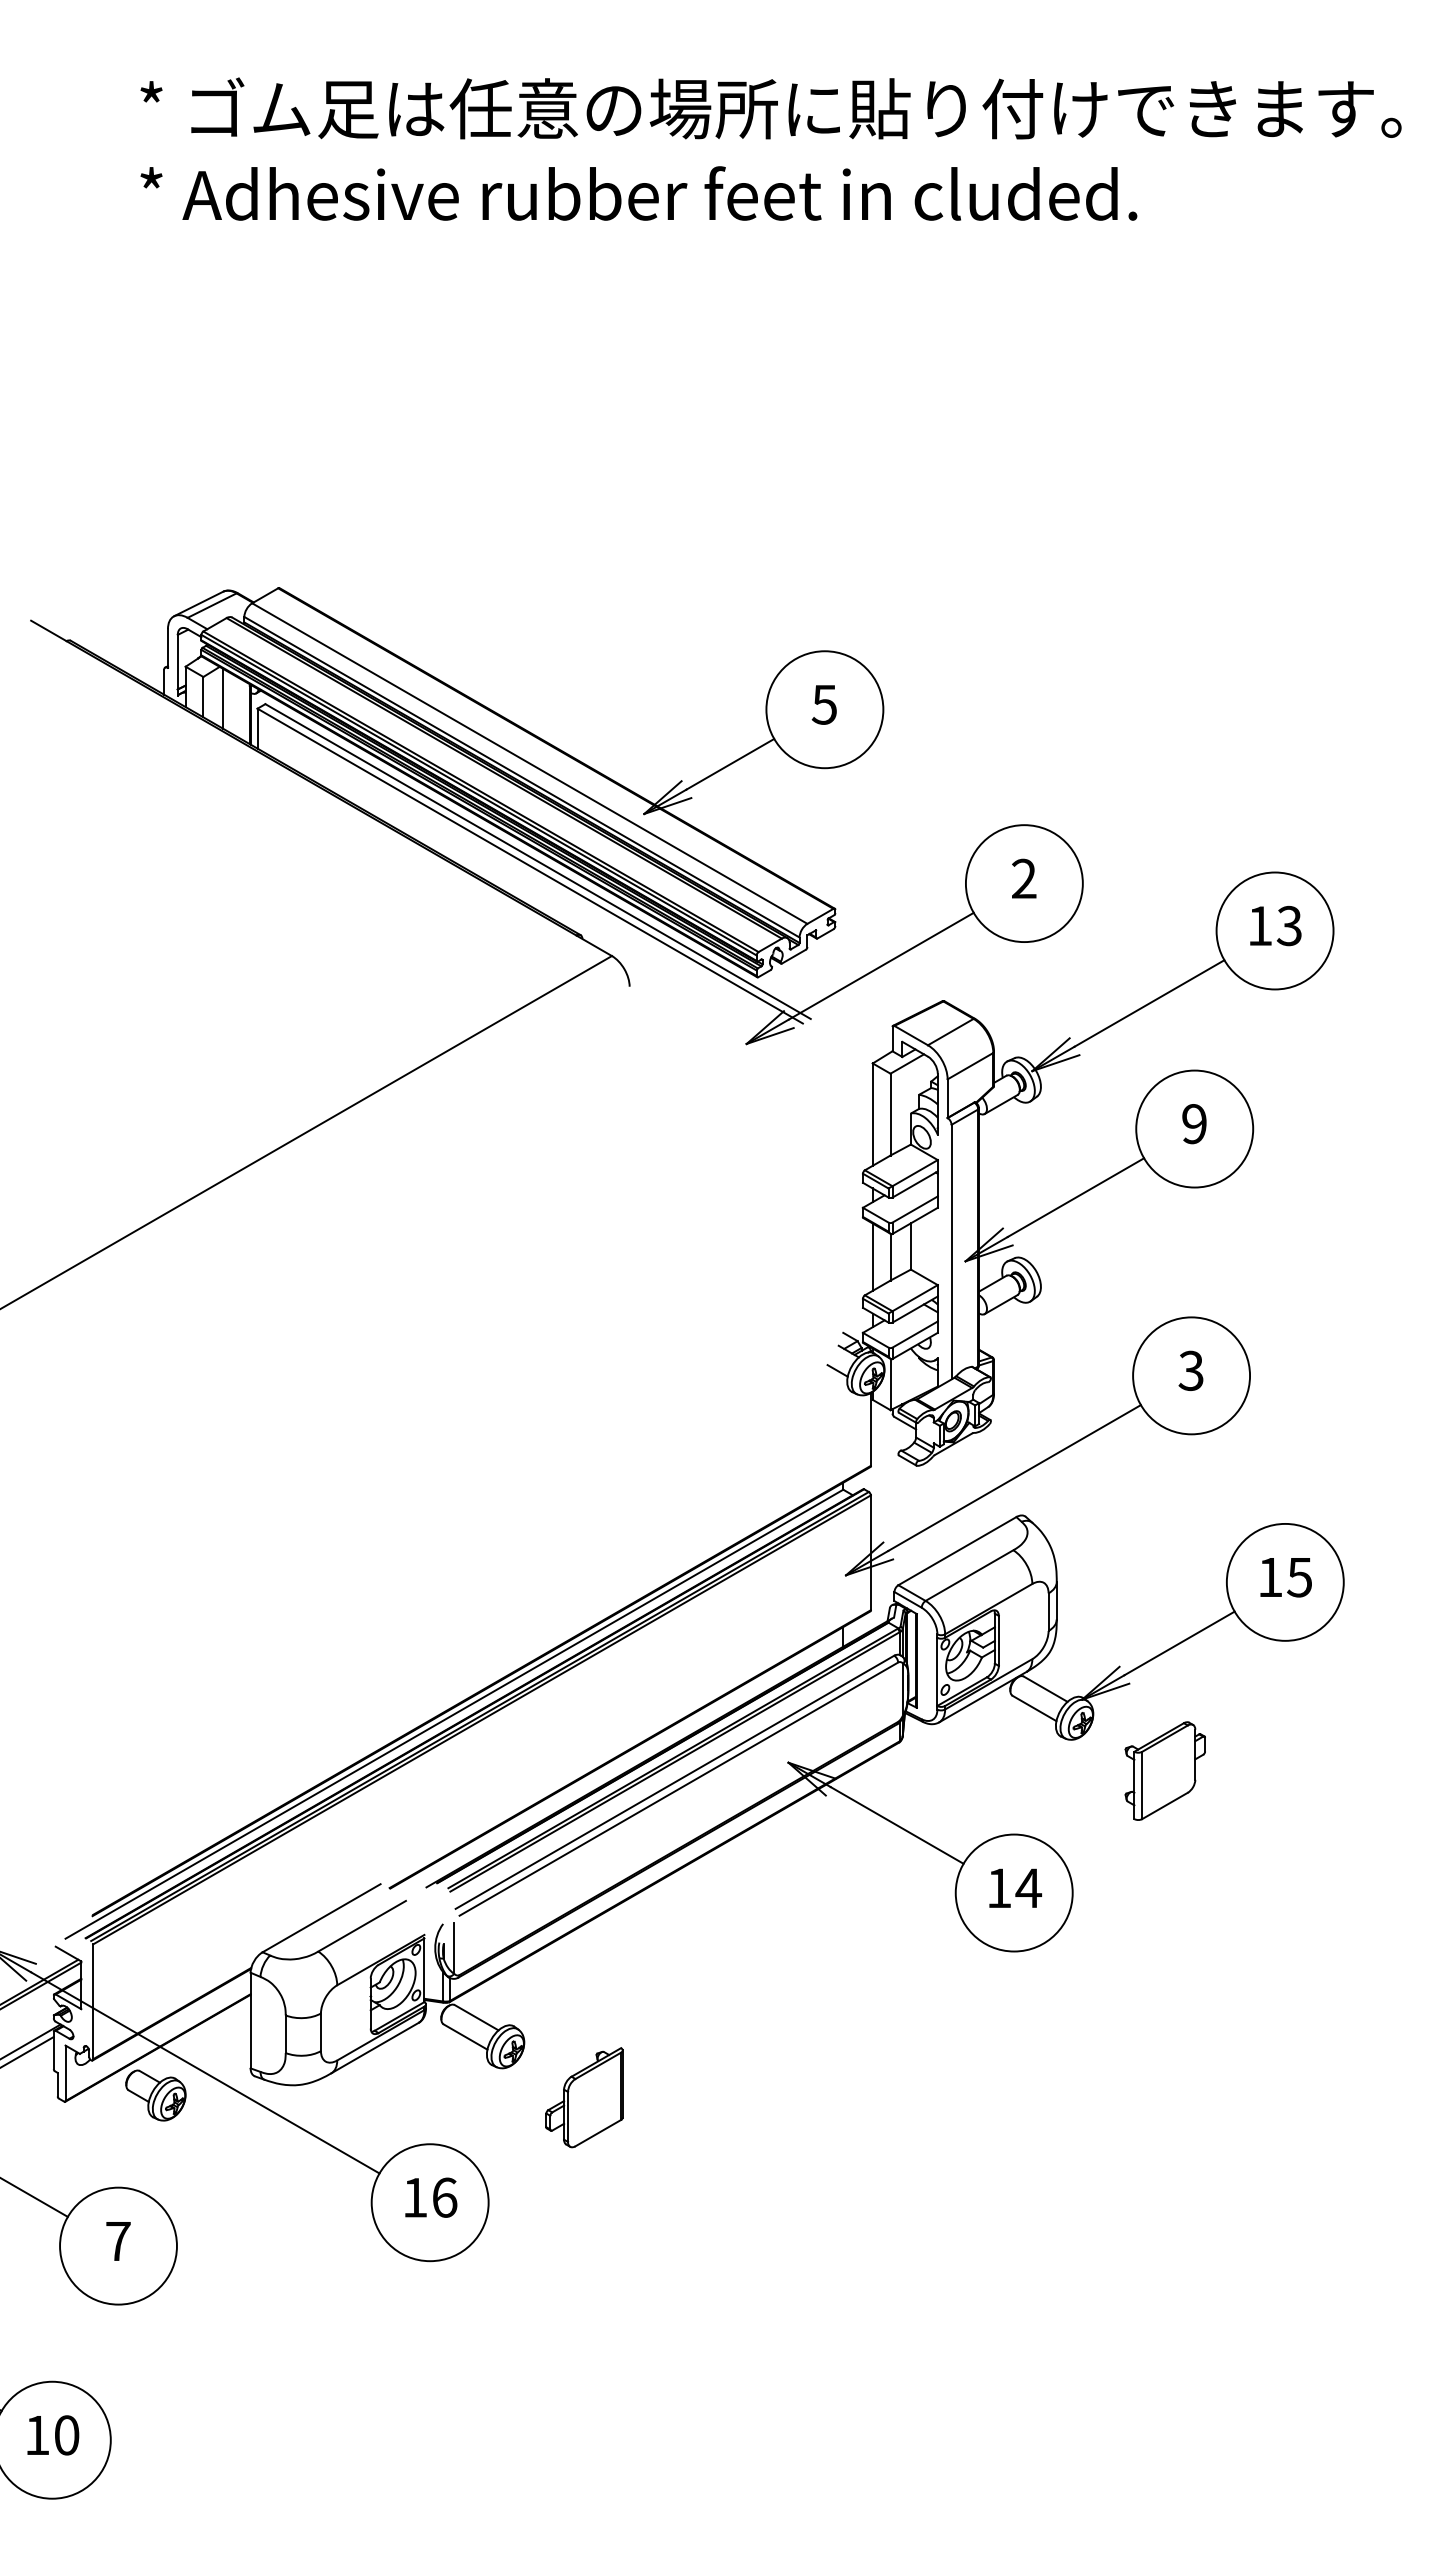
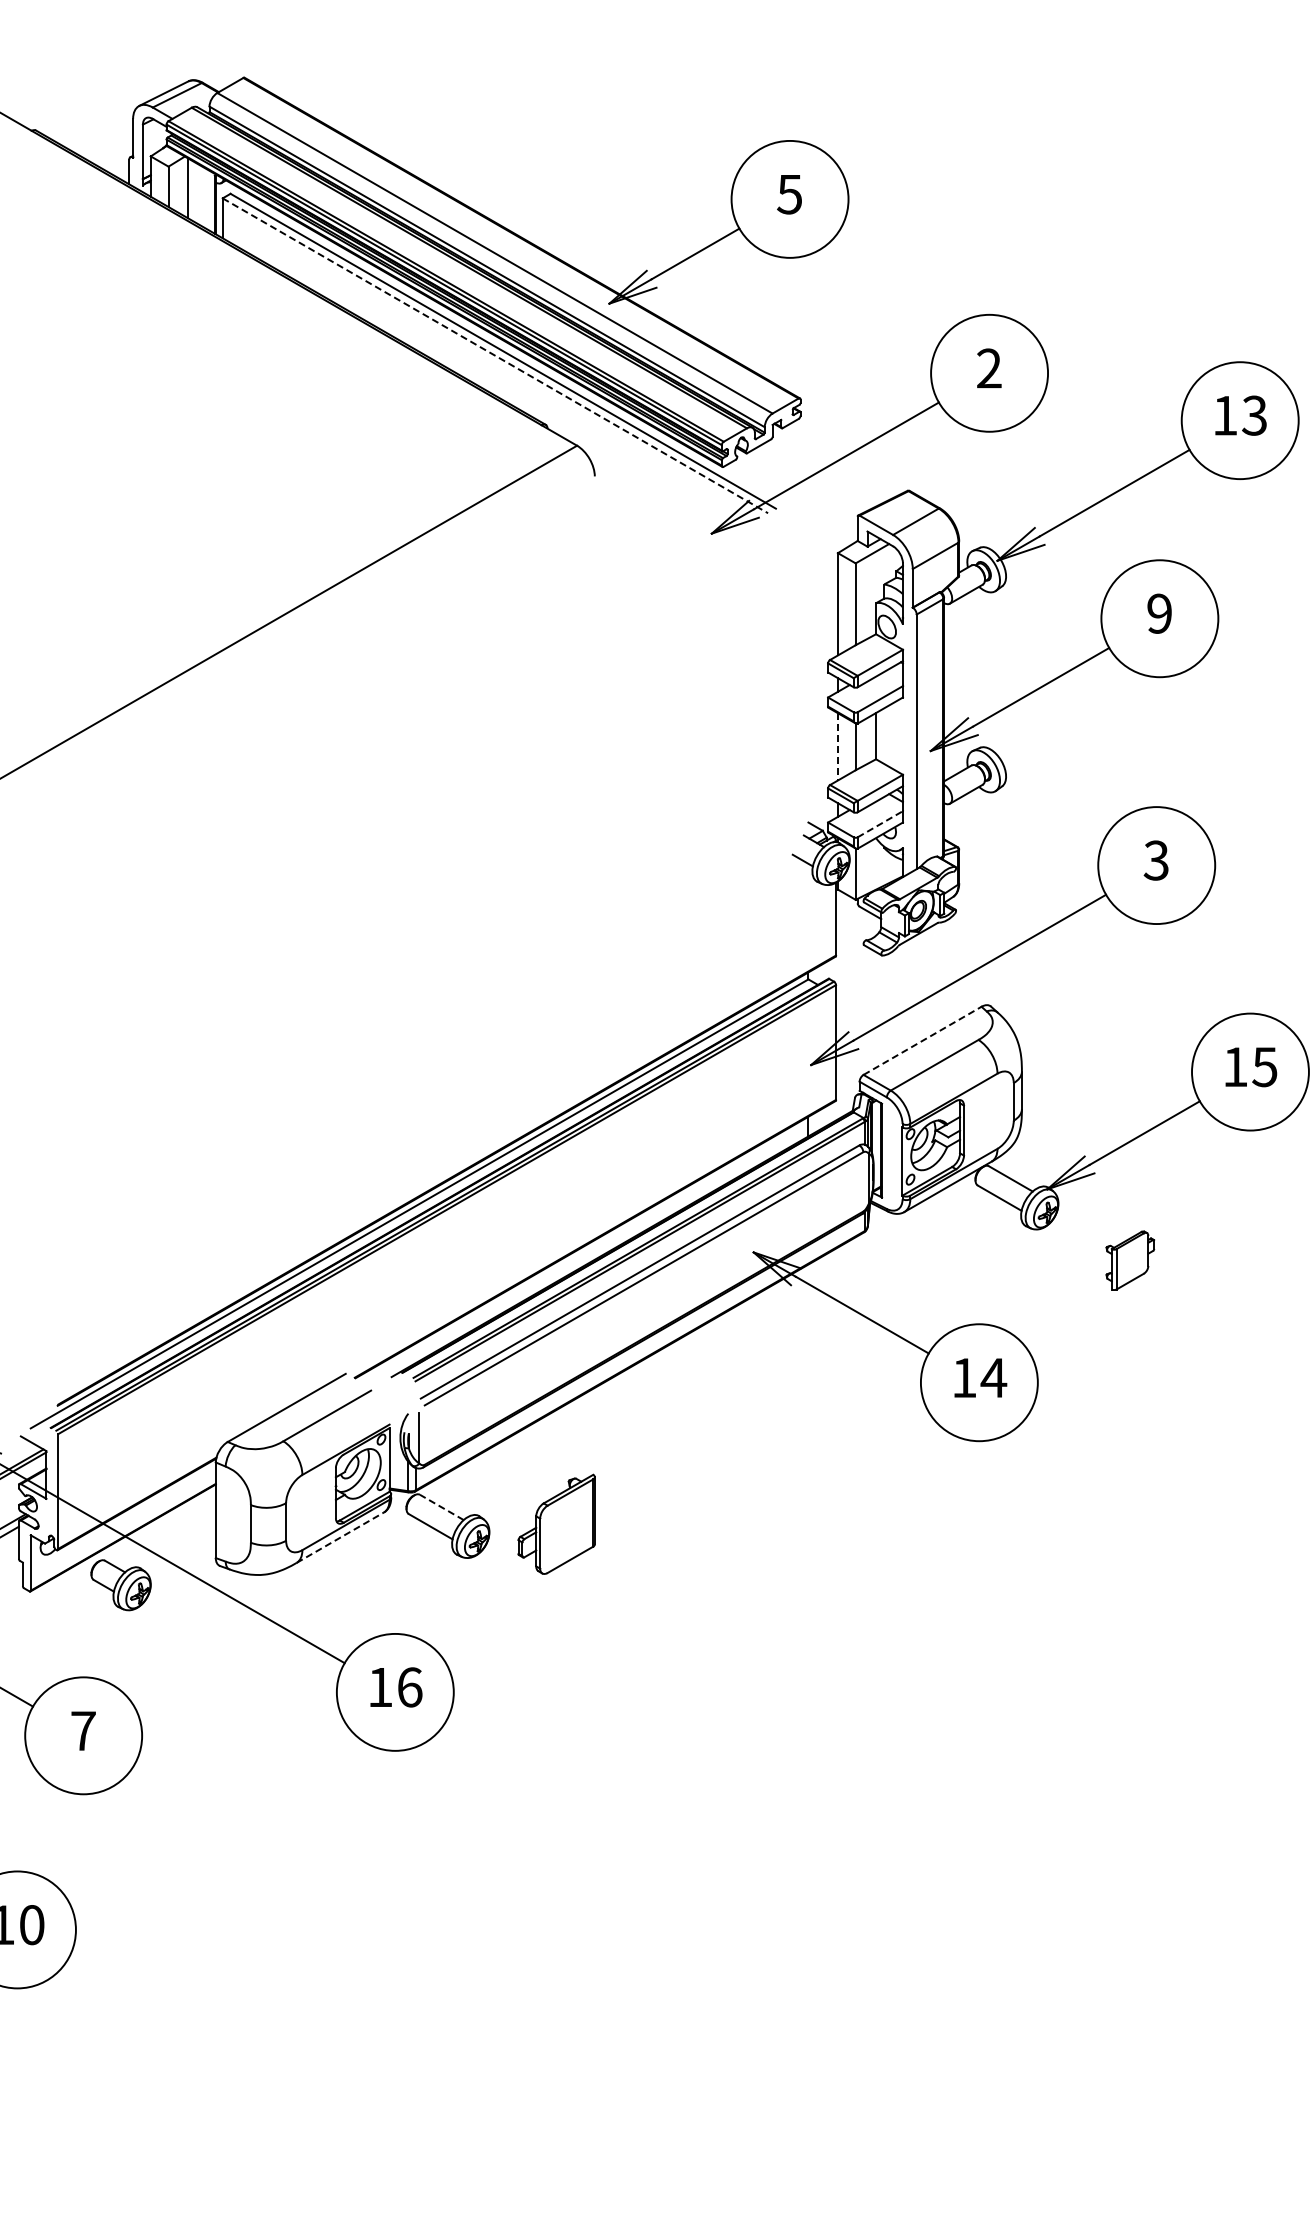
line: (530, 866) -> (495, 356), solid -> dashed
line: (872, 1257) -> (837, 747), solid -> dashed
line: (915, 1334) -> (880, 824), solid -> dashed
line: (957, 1550) -> (922, 1040), solid -> dashed
part: (1164, 1770) -> (1129, 1260), size x0.6
line: (476, 2017) -> (441, 1507), solid -> dashed
line: (375, 2047) -> (340, 1537), solid -> dashed
part: (584, 2097) -> (556, 1524), moved

